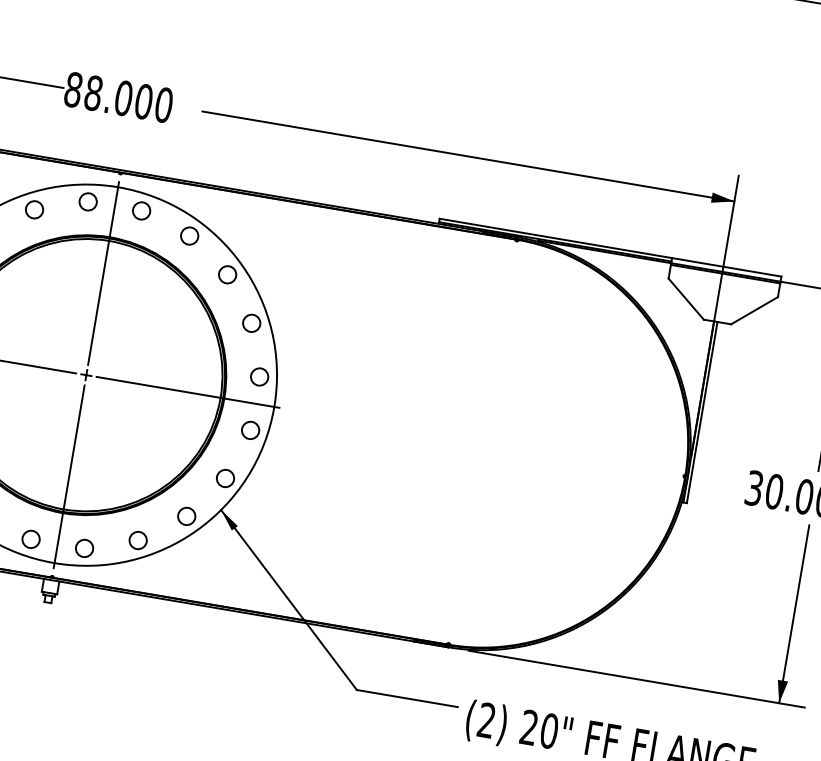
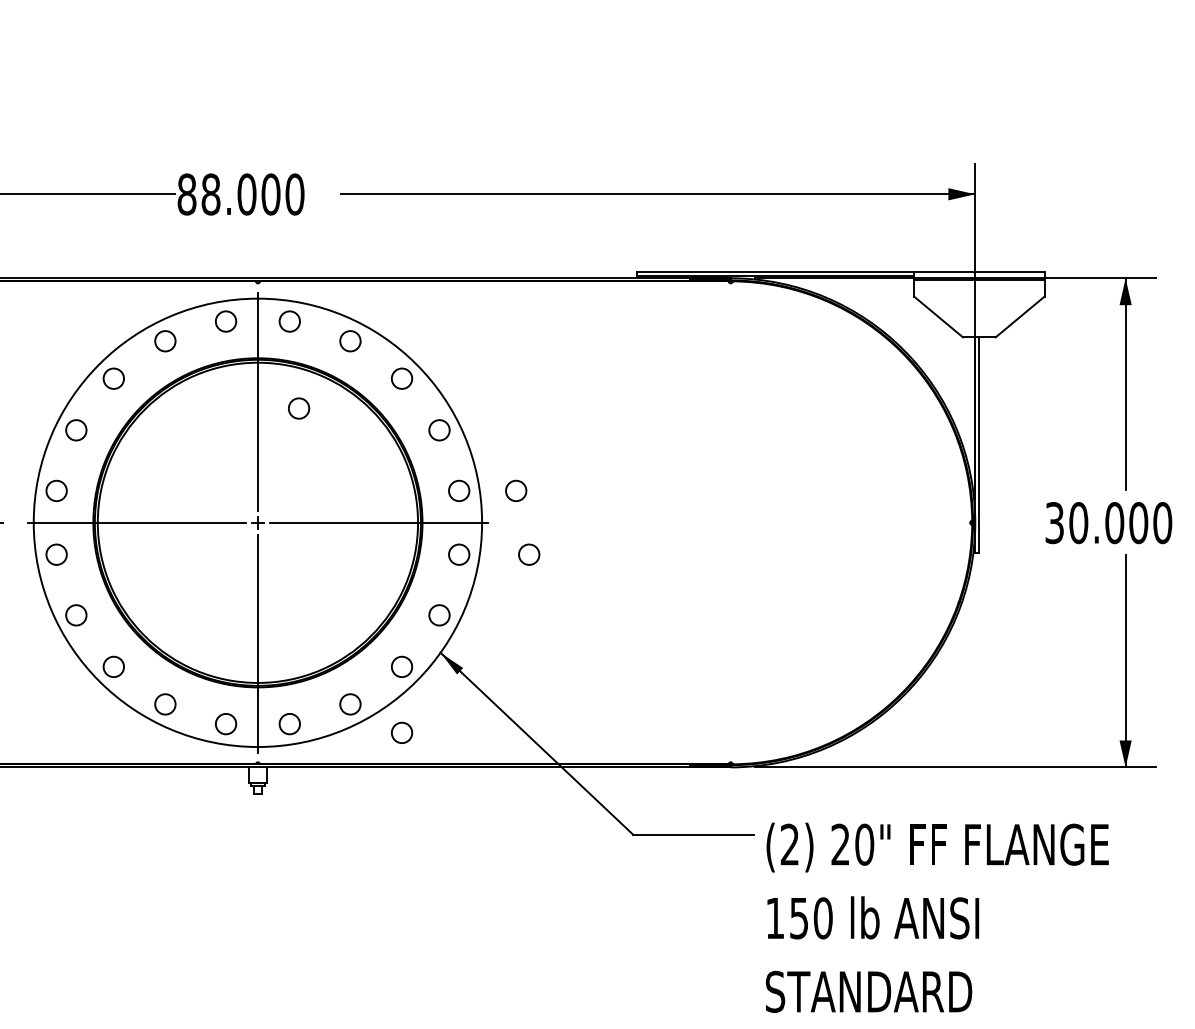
circle: (137, 285) -> (299, 408), added
circle: (307, 384) -> (516, 490), added
circle: (309, 440) -> (529, 554), added
circle: (177, 571) -> (402, 732), added

